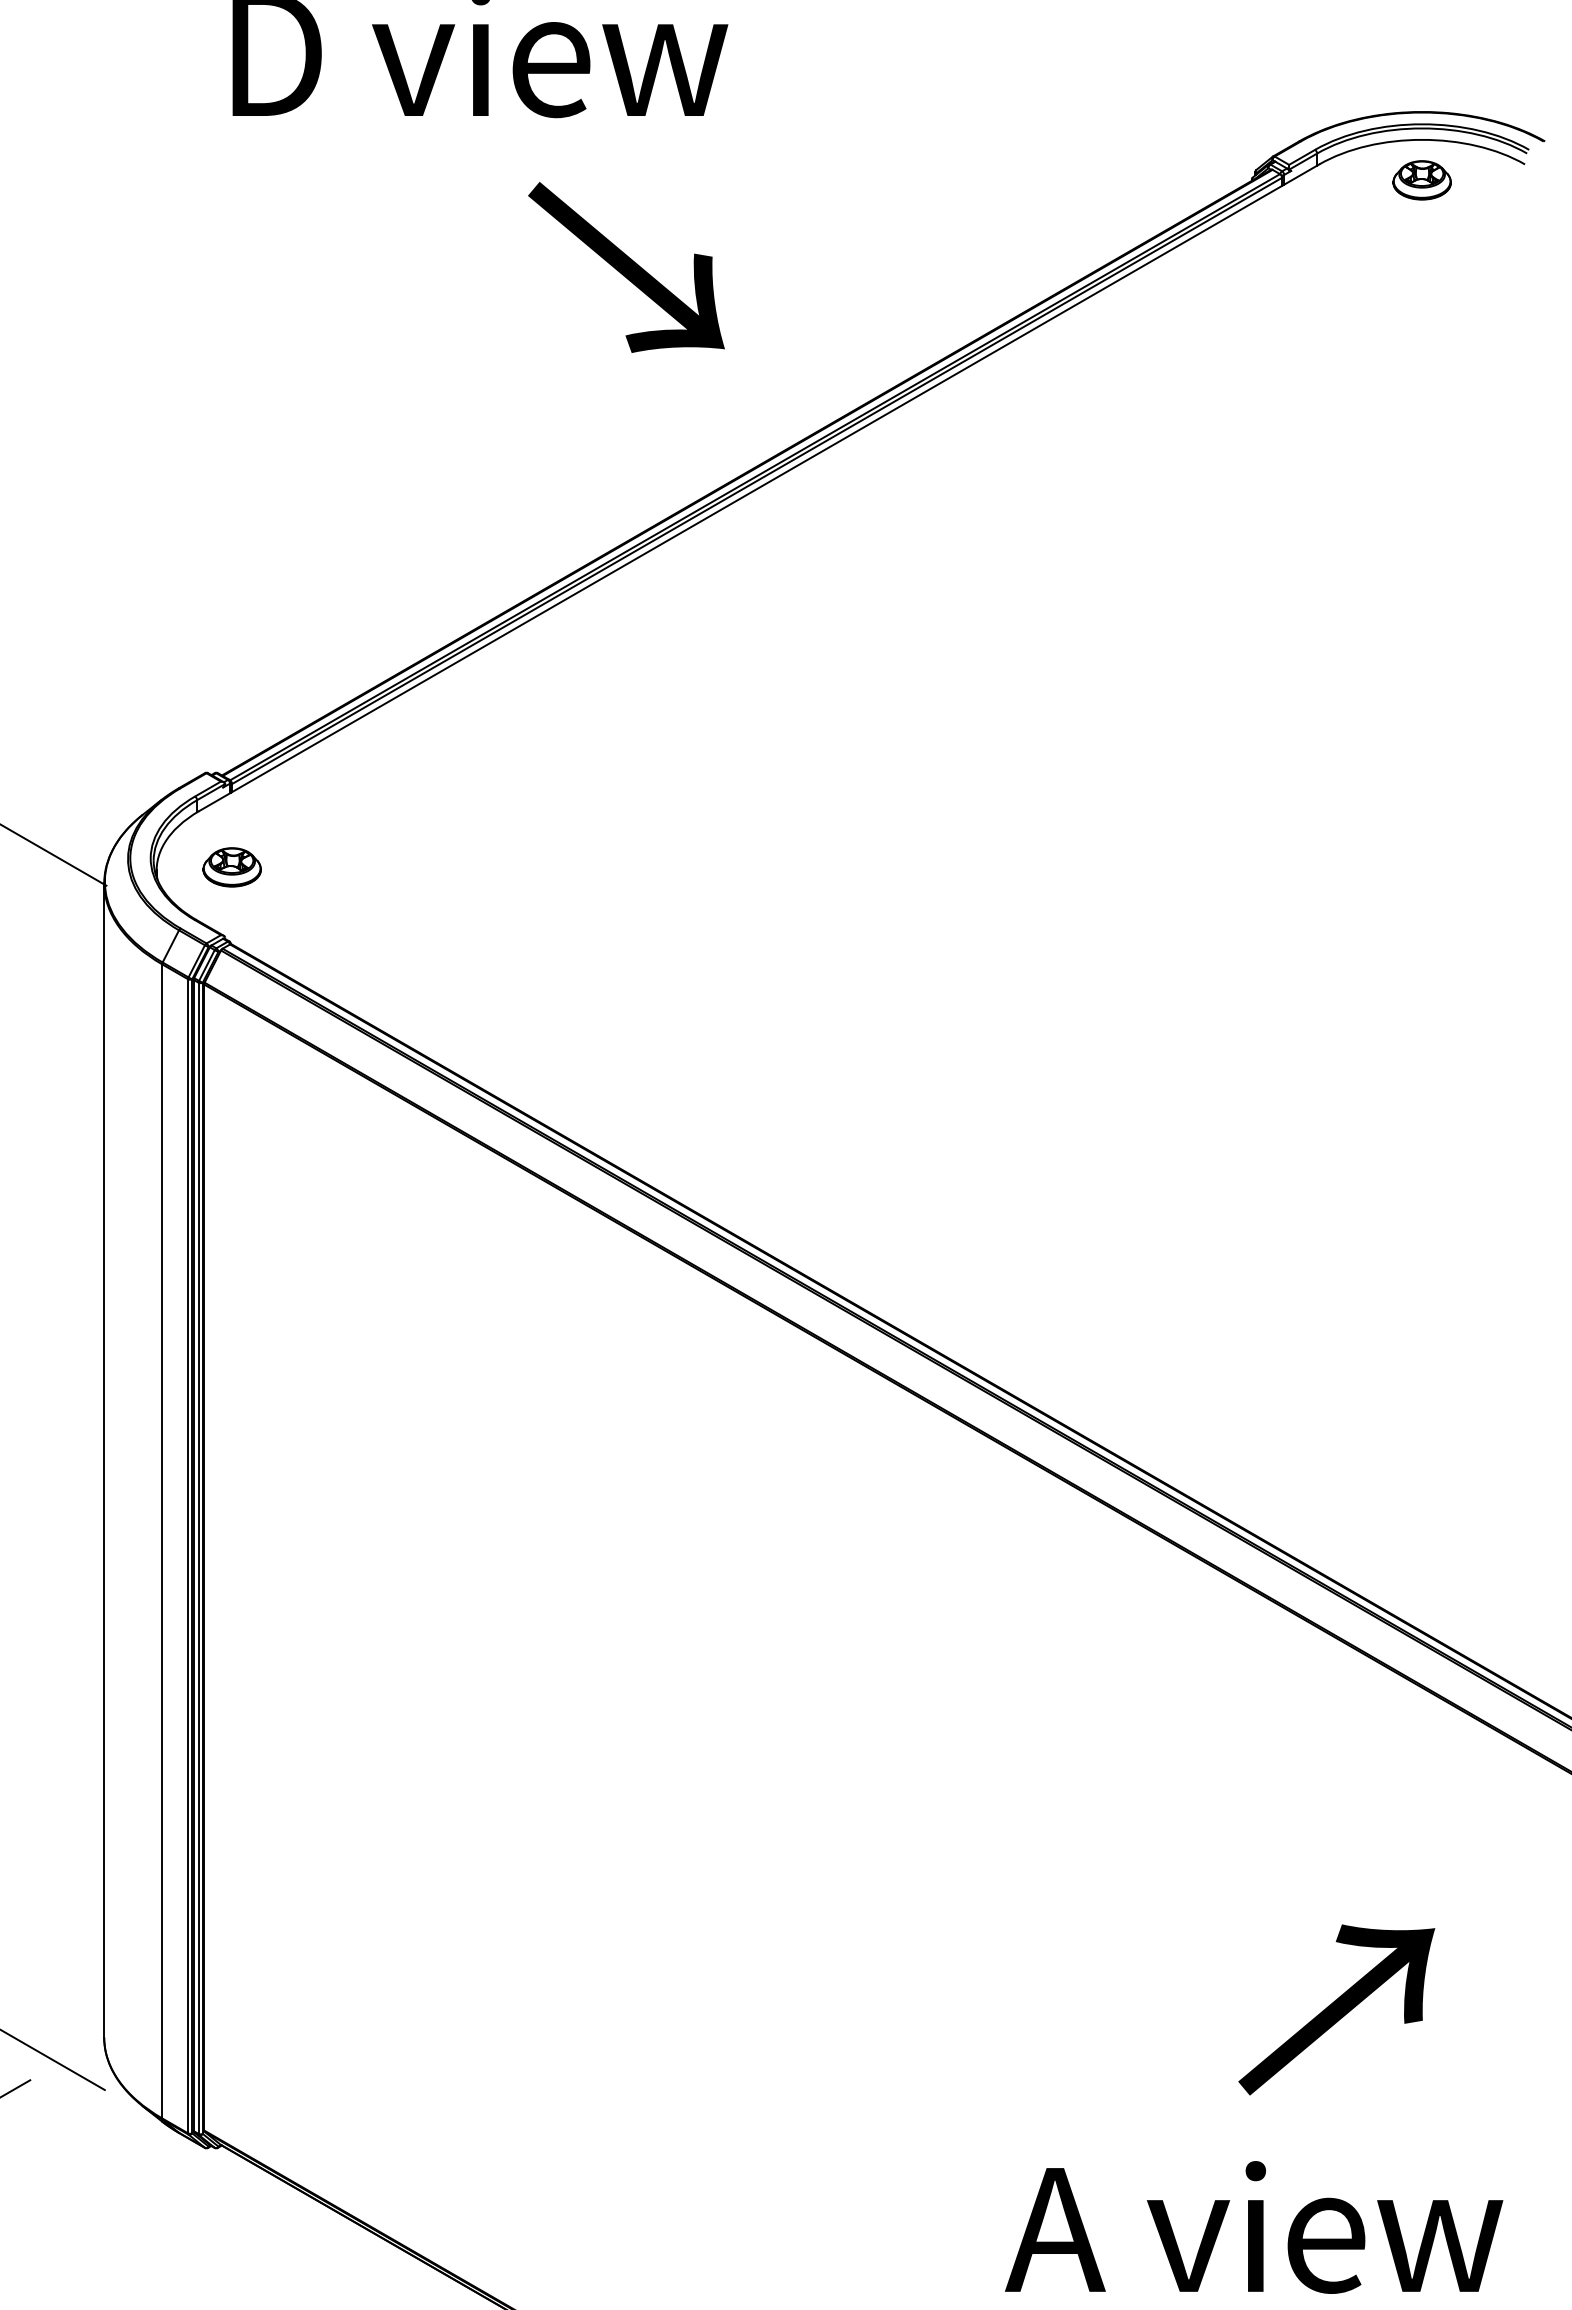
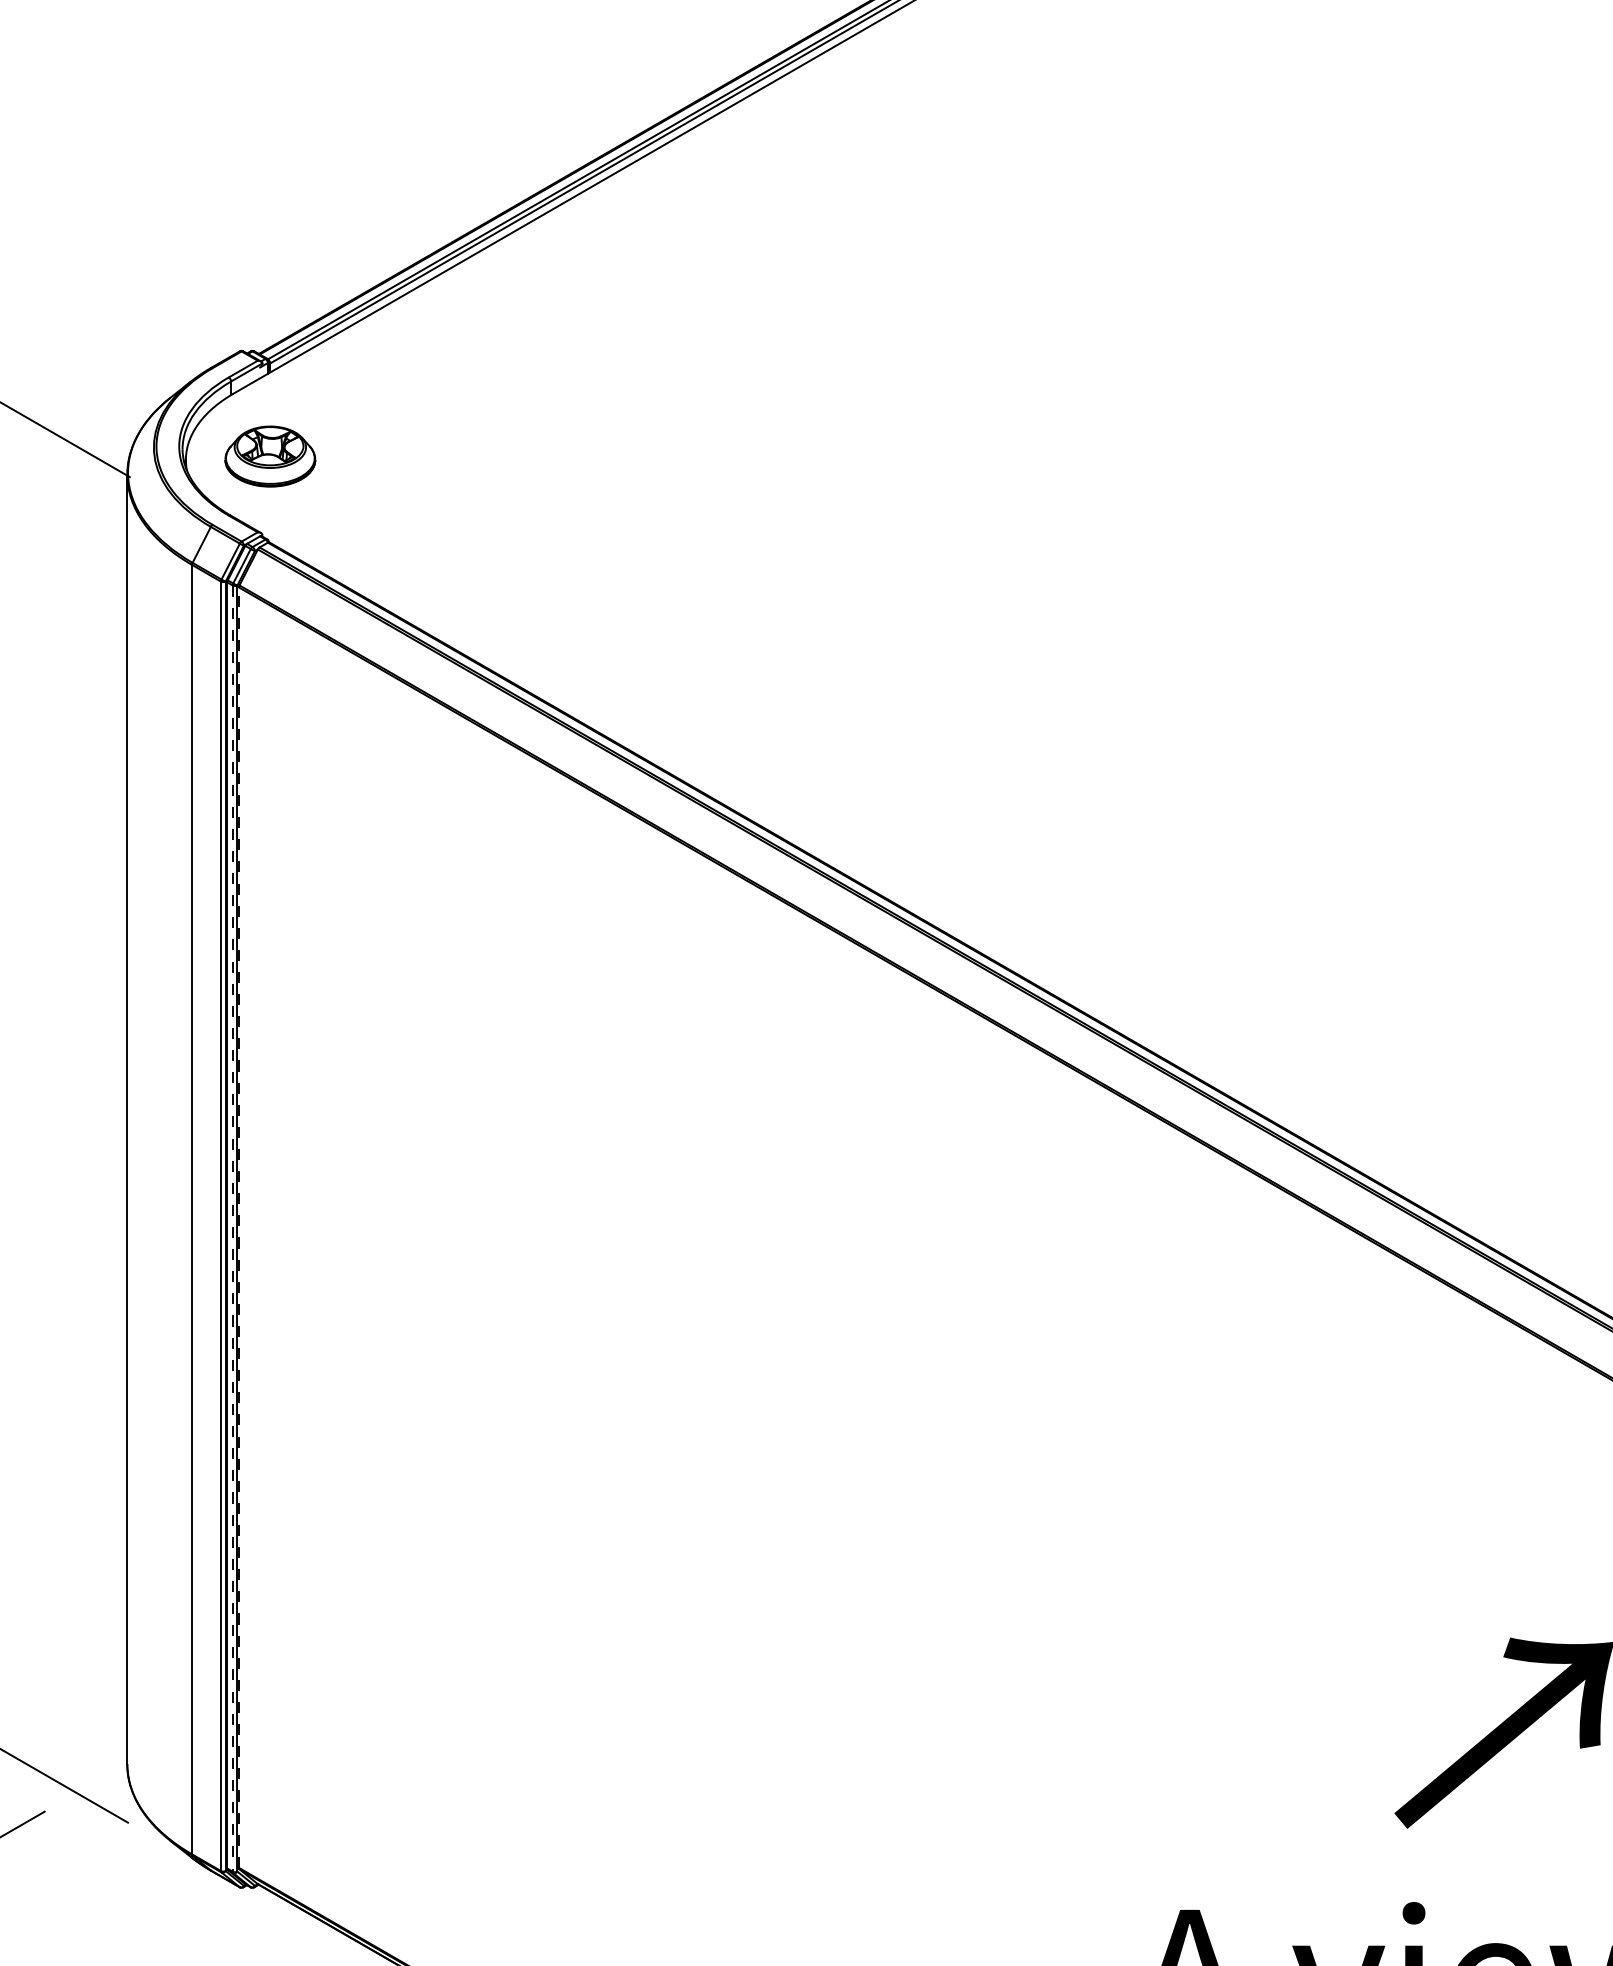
part: (231, 867) -> (269, 456), size x1.4
line: (204, 1557) -> (239, 1227), solid -> dashed
line: (198, 1558) -> (232, 1228), solid -> dashed

